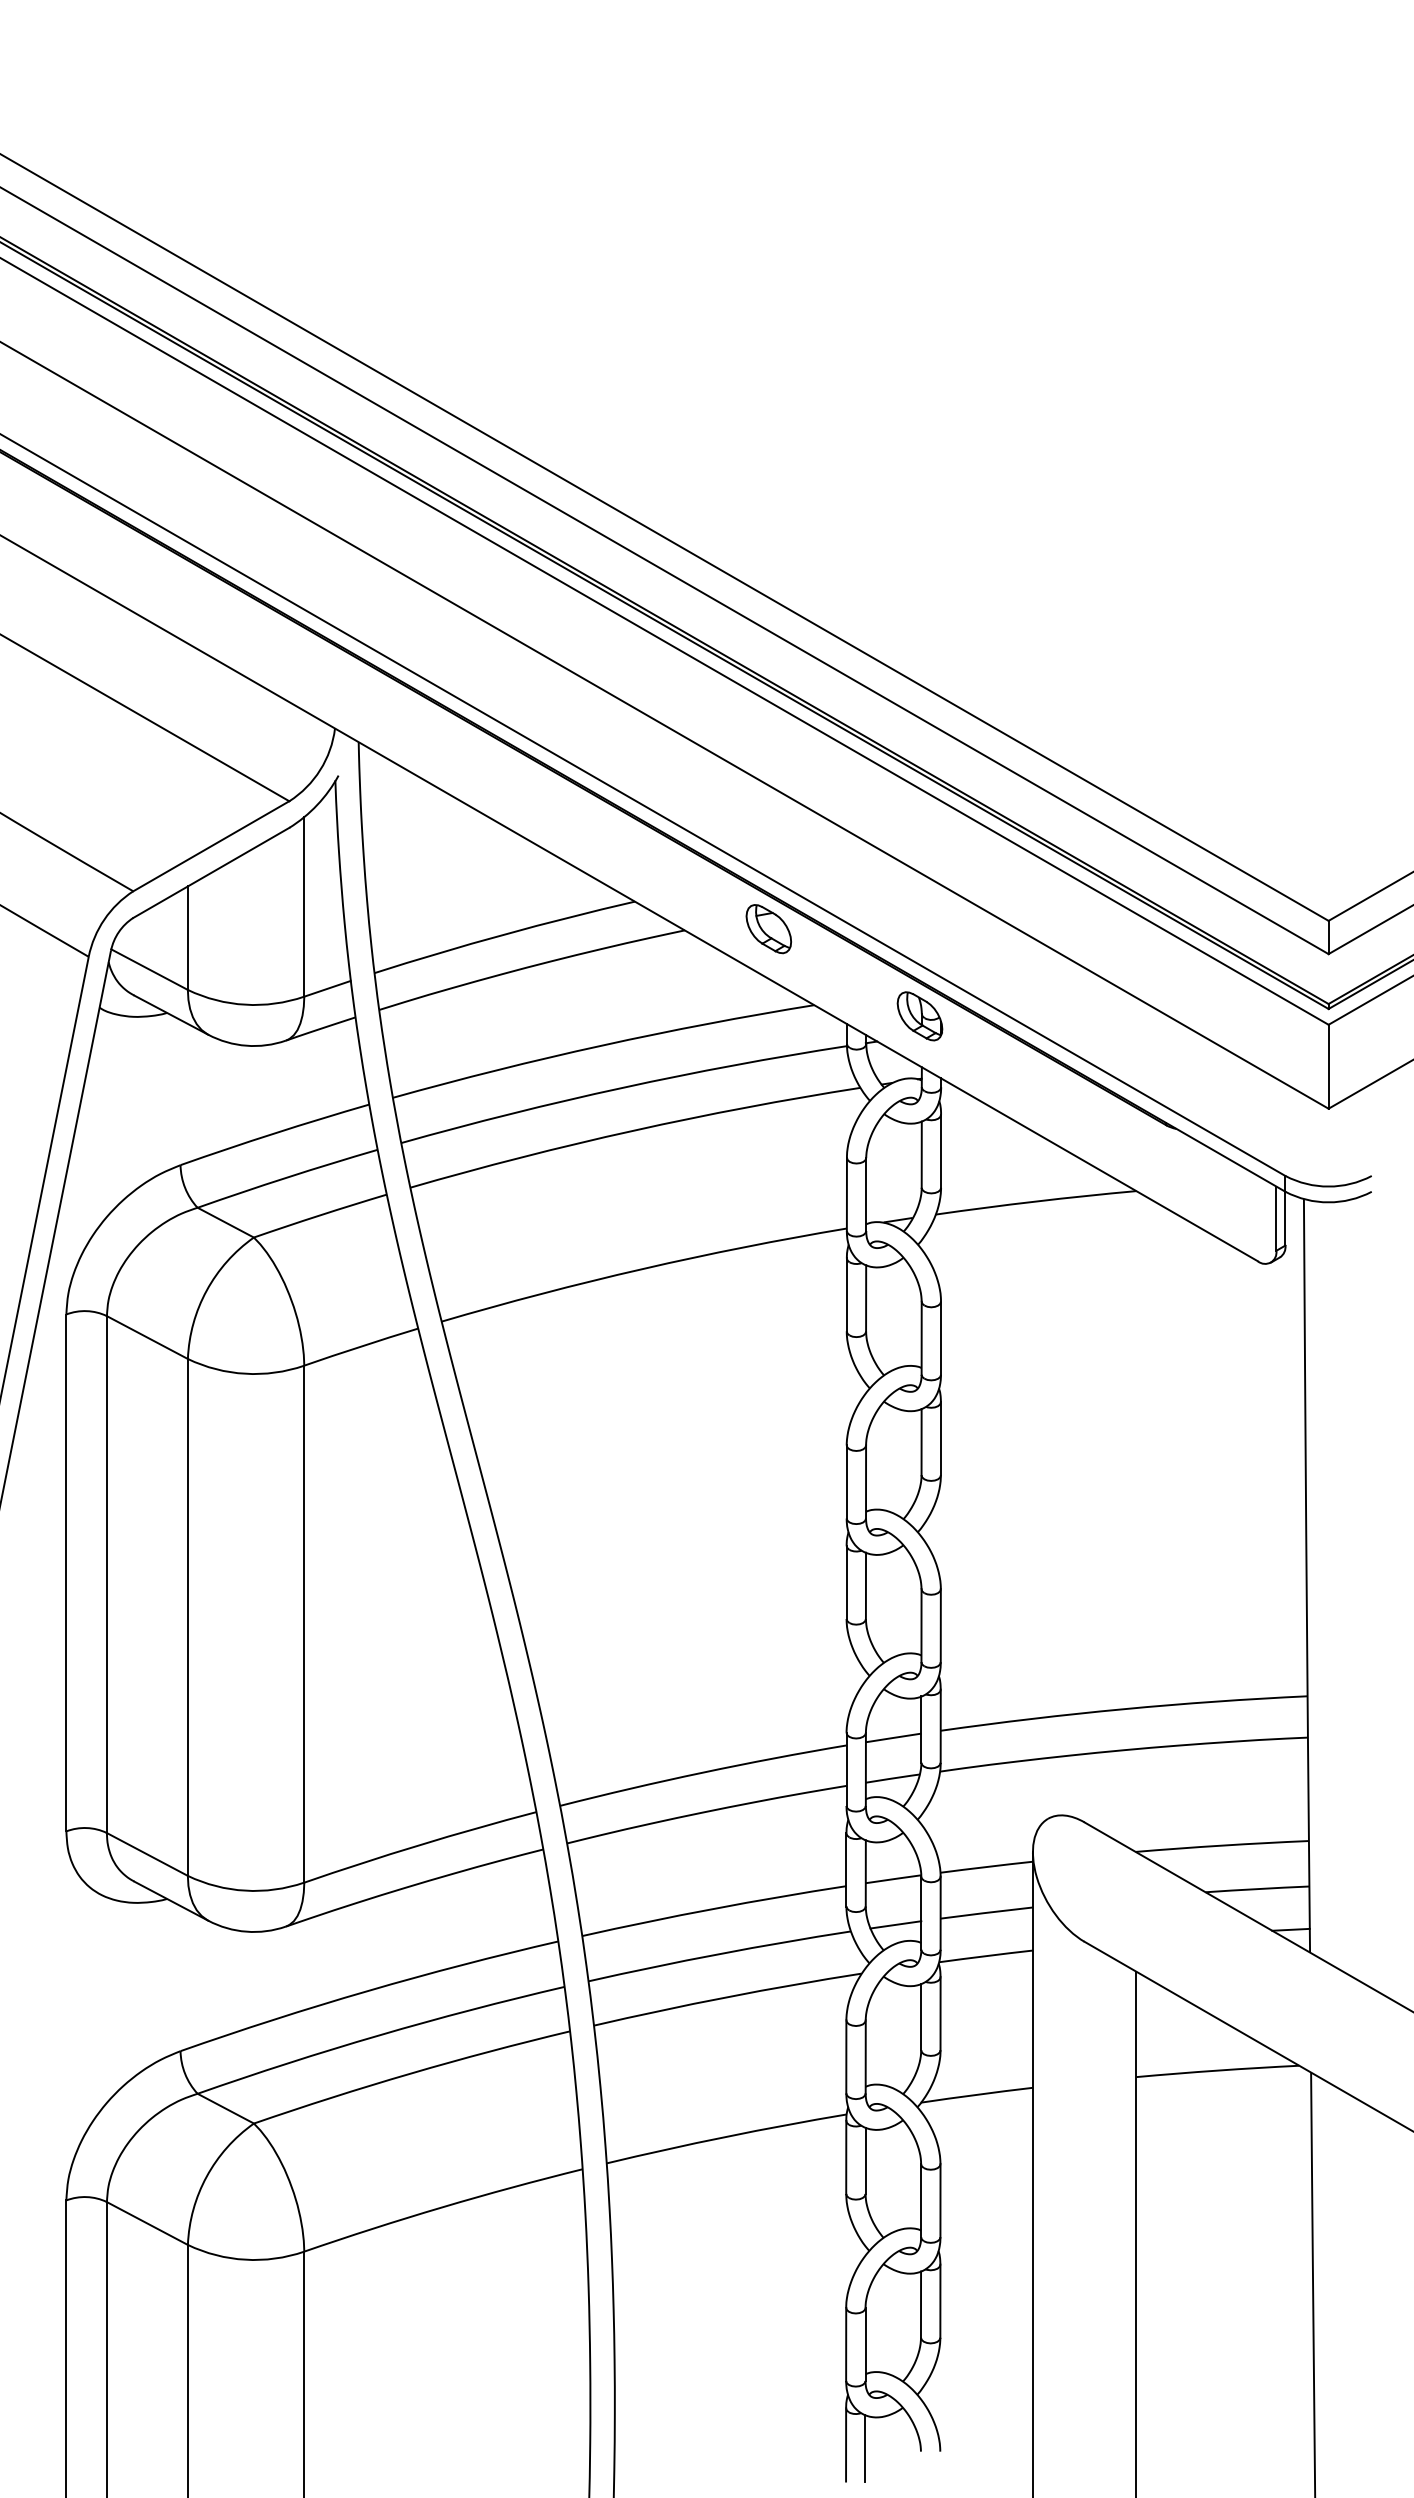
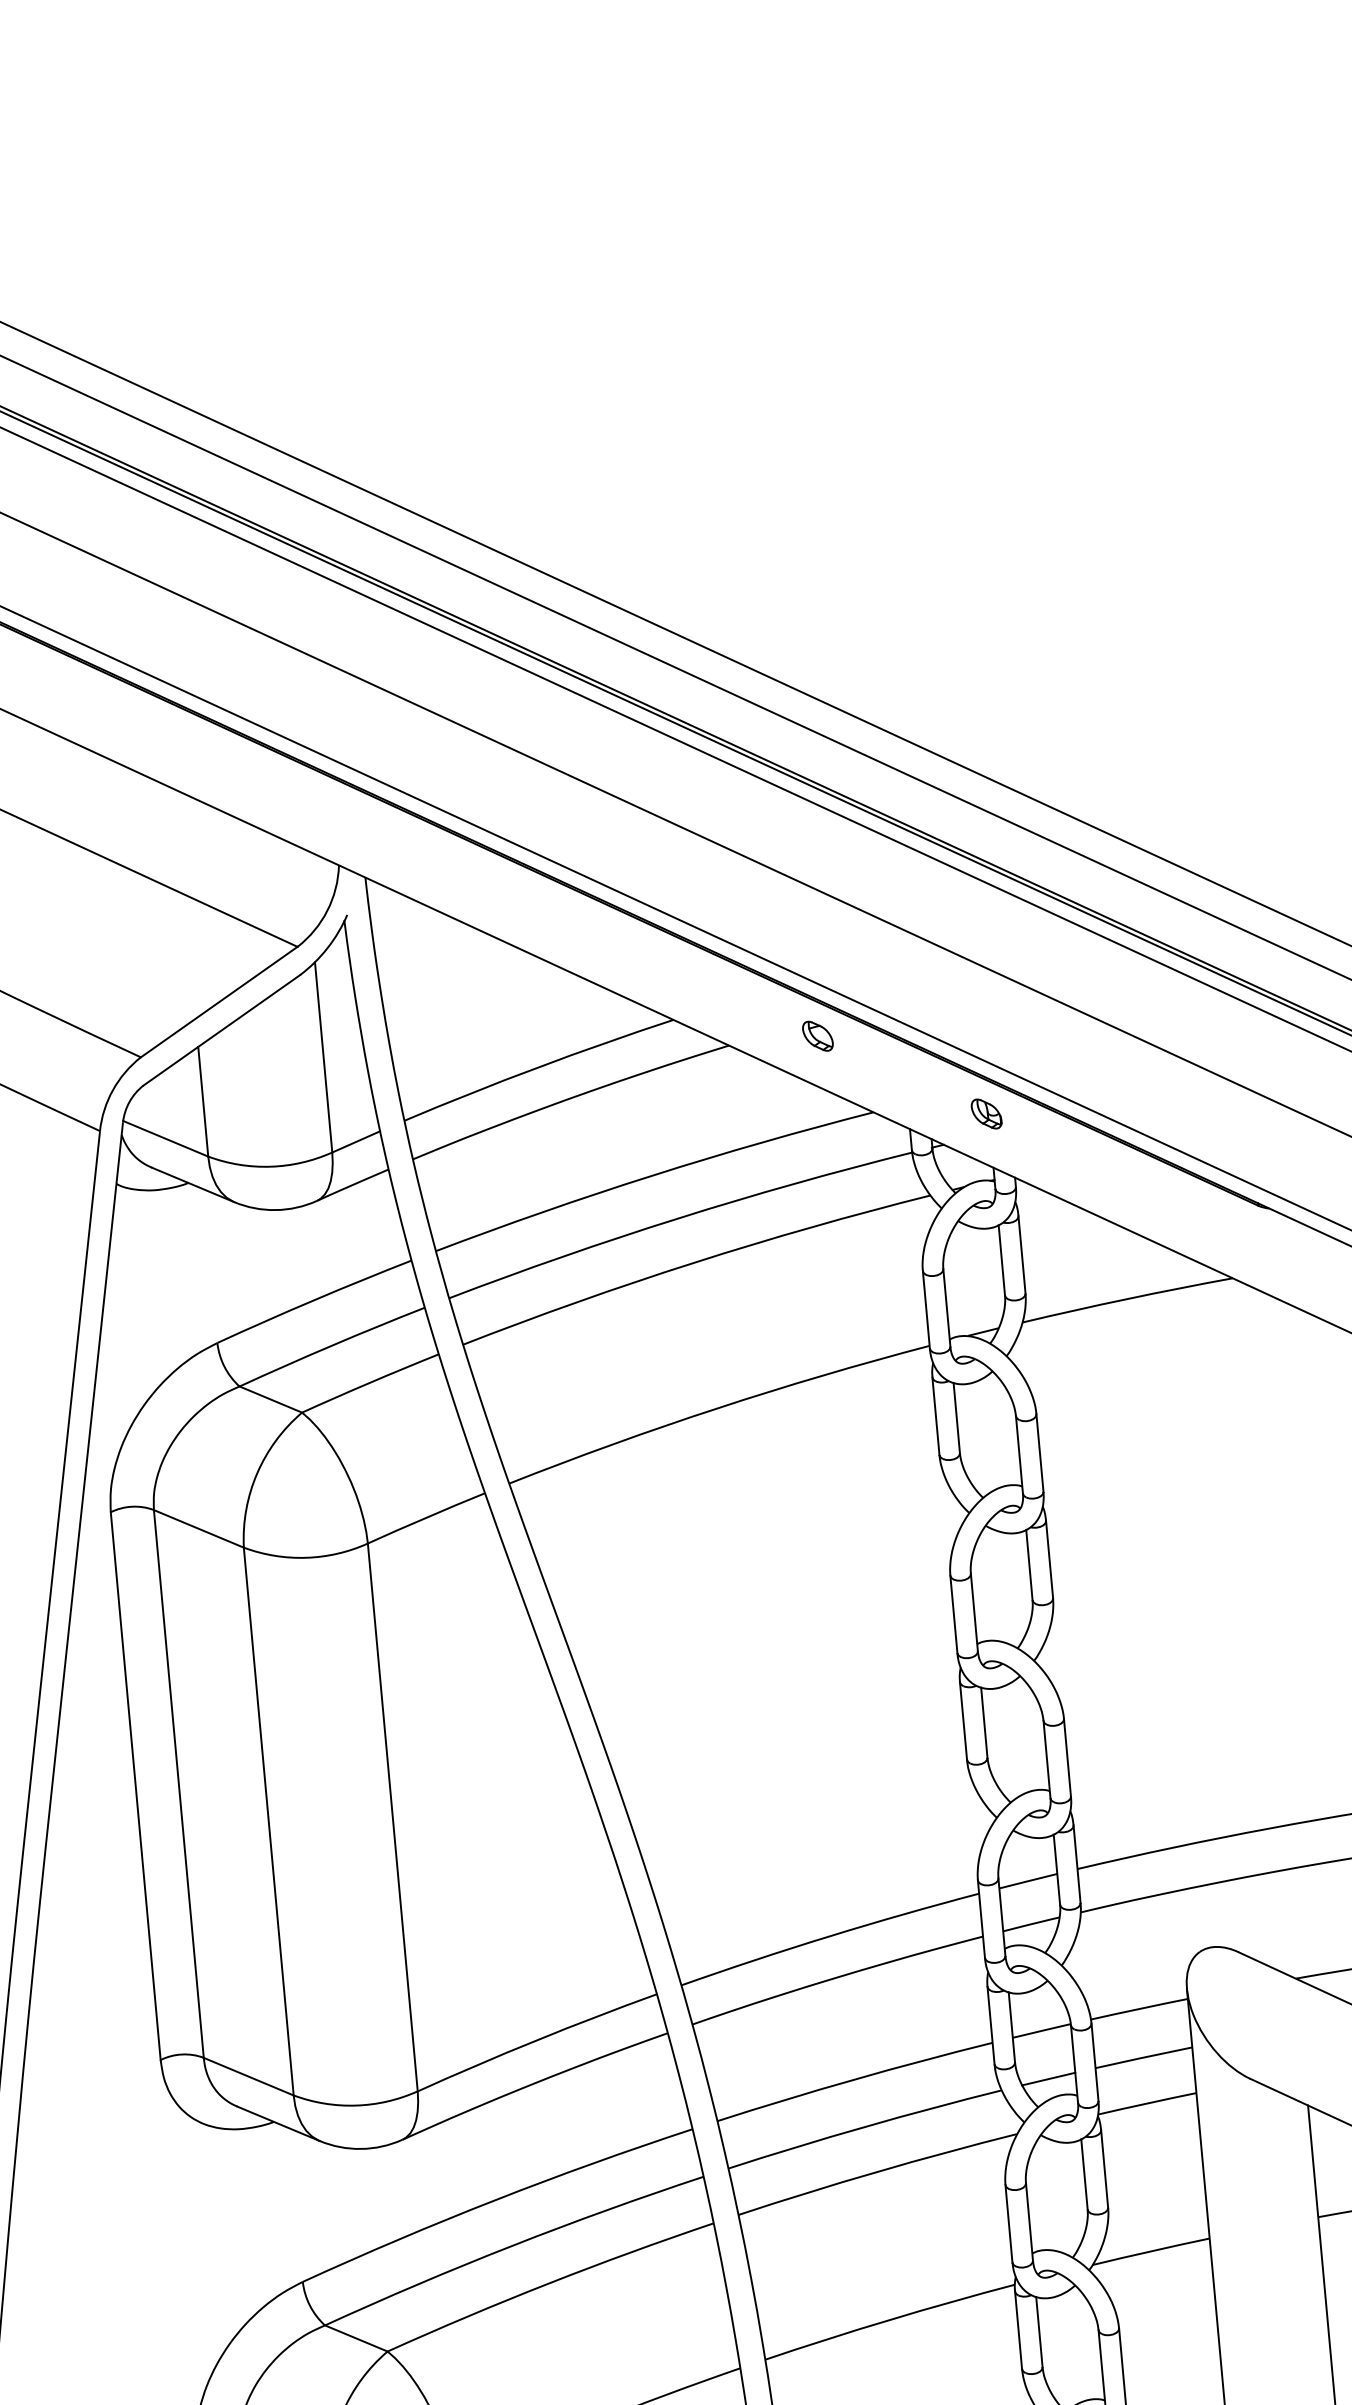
part: (768, 929) -> (817, 1036), size x0.6
part: (919, 1016) -> (986, 1114), size x0.6

